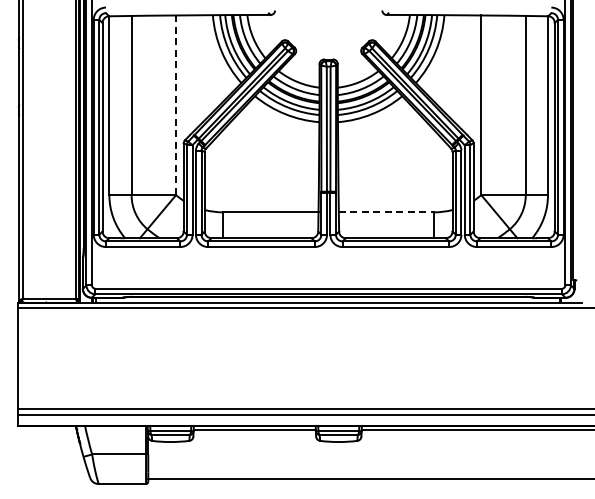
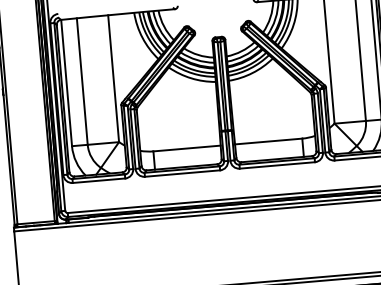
line: (176, 105) -> (113, 78), dashed -> solid
line: (386, 212) -> (268, 141), dashed -> solid

